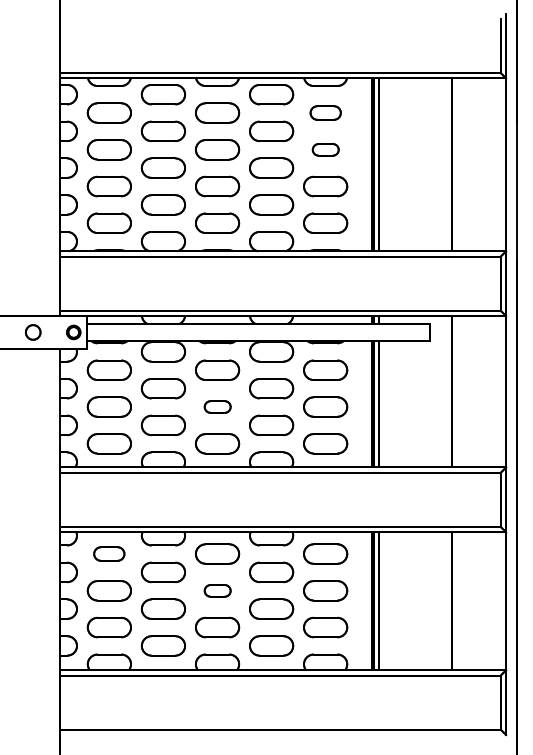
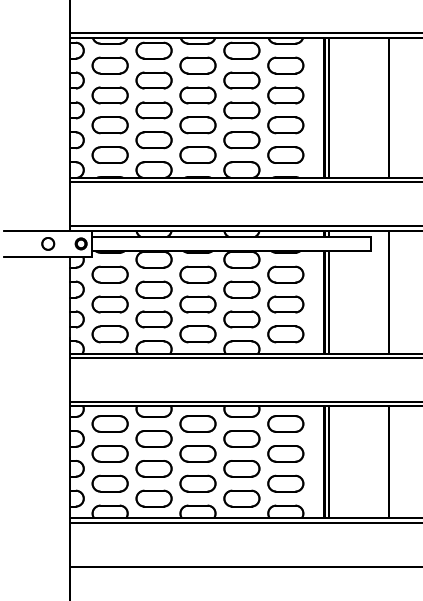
part: (325, 112) -> (285, 65), size x1.43
part: (325, 149) -> (285, 95), size x1.67
part: (217, 406) -> (197, 304), size x1.67
part: (108, 553) -> (109, 423), size x1.43
part: (217, 590) -> (197, 453), size x1.67

